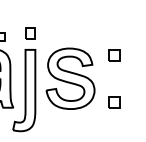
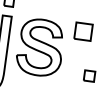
part: (114, 55) -> (83, 31), size x1.6
part: (114, 102) -> (89, 76), moved

